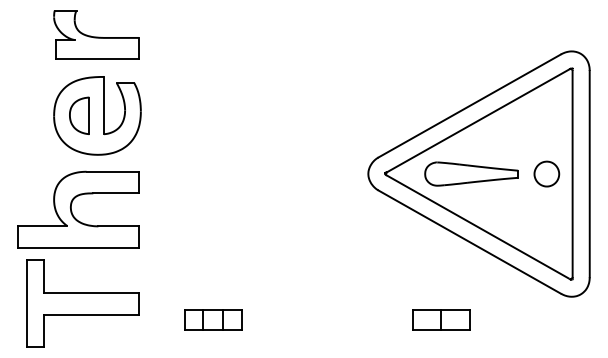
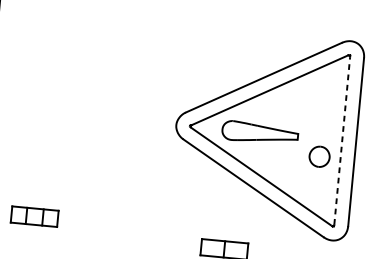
part: (546, 173) -> (319, 156), moved
line: (572, 173) -> (342, 140), solid -> dashed
part: (213, 319) -> (35, 216), moved

